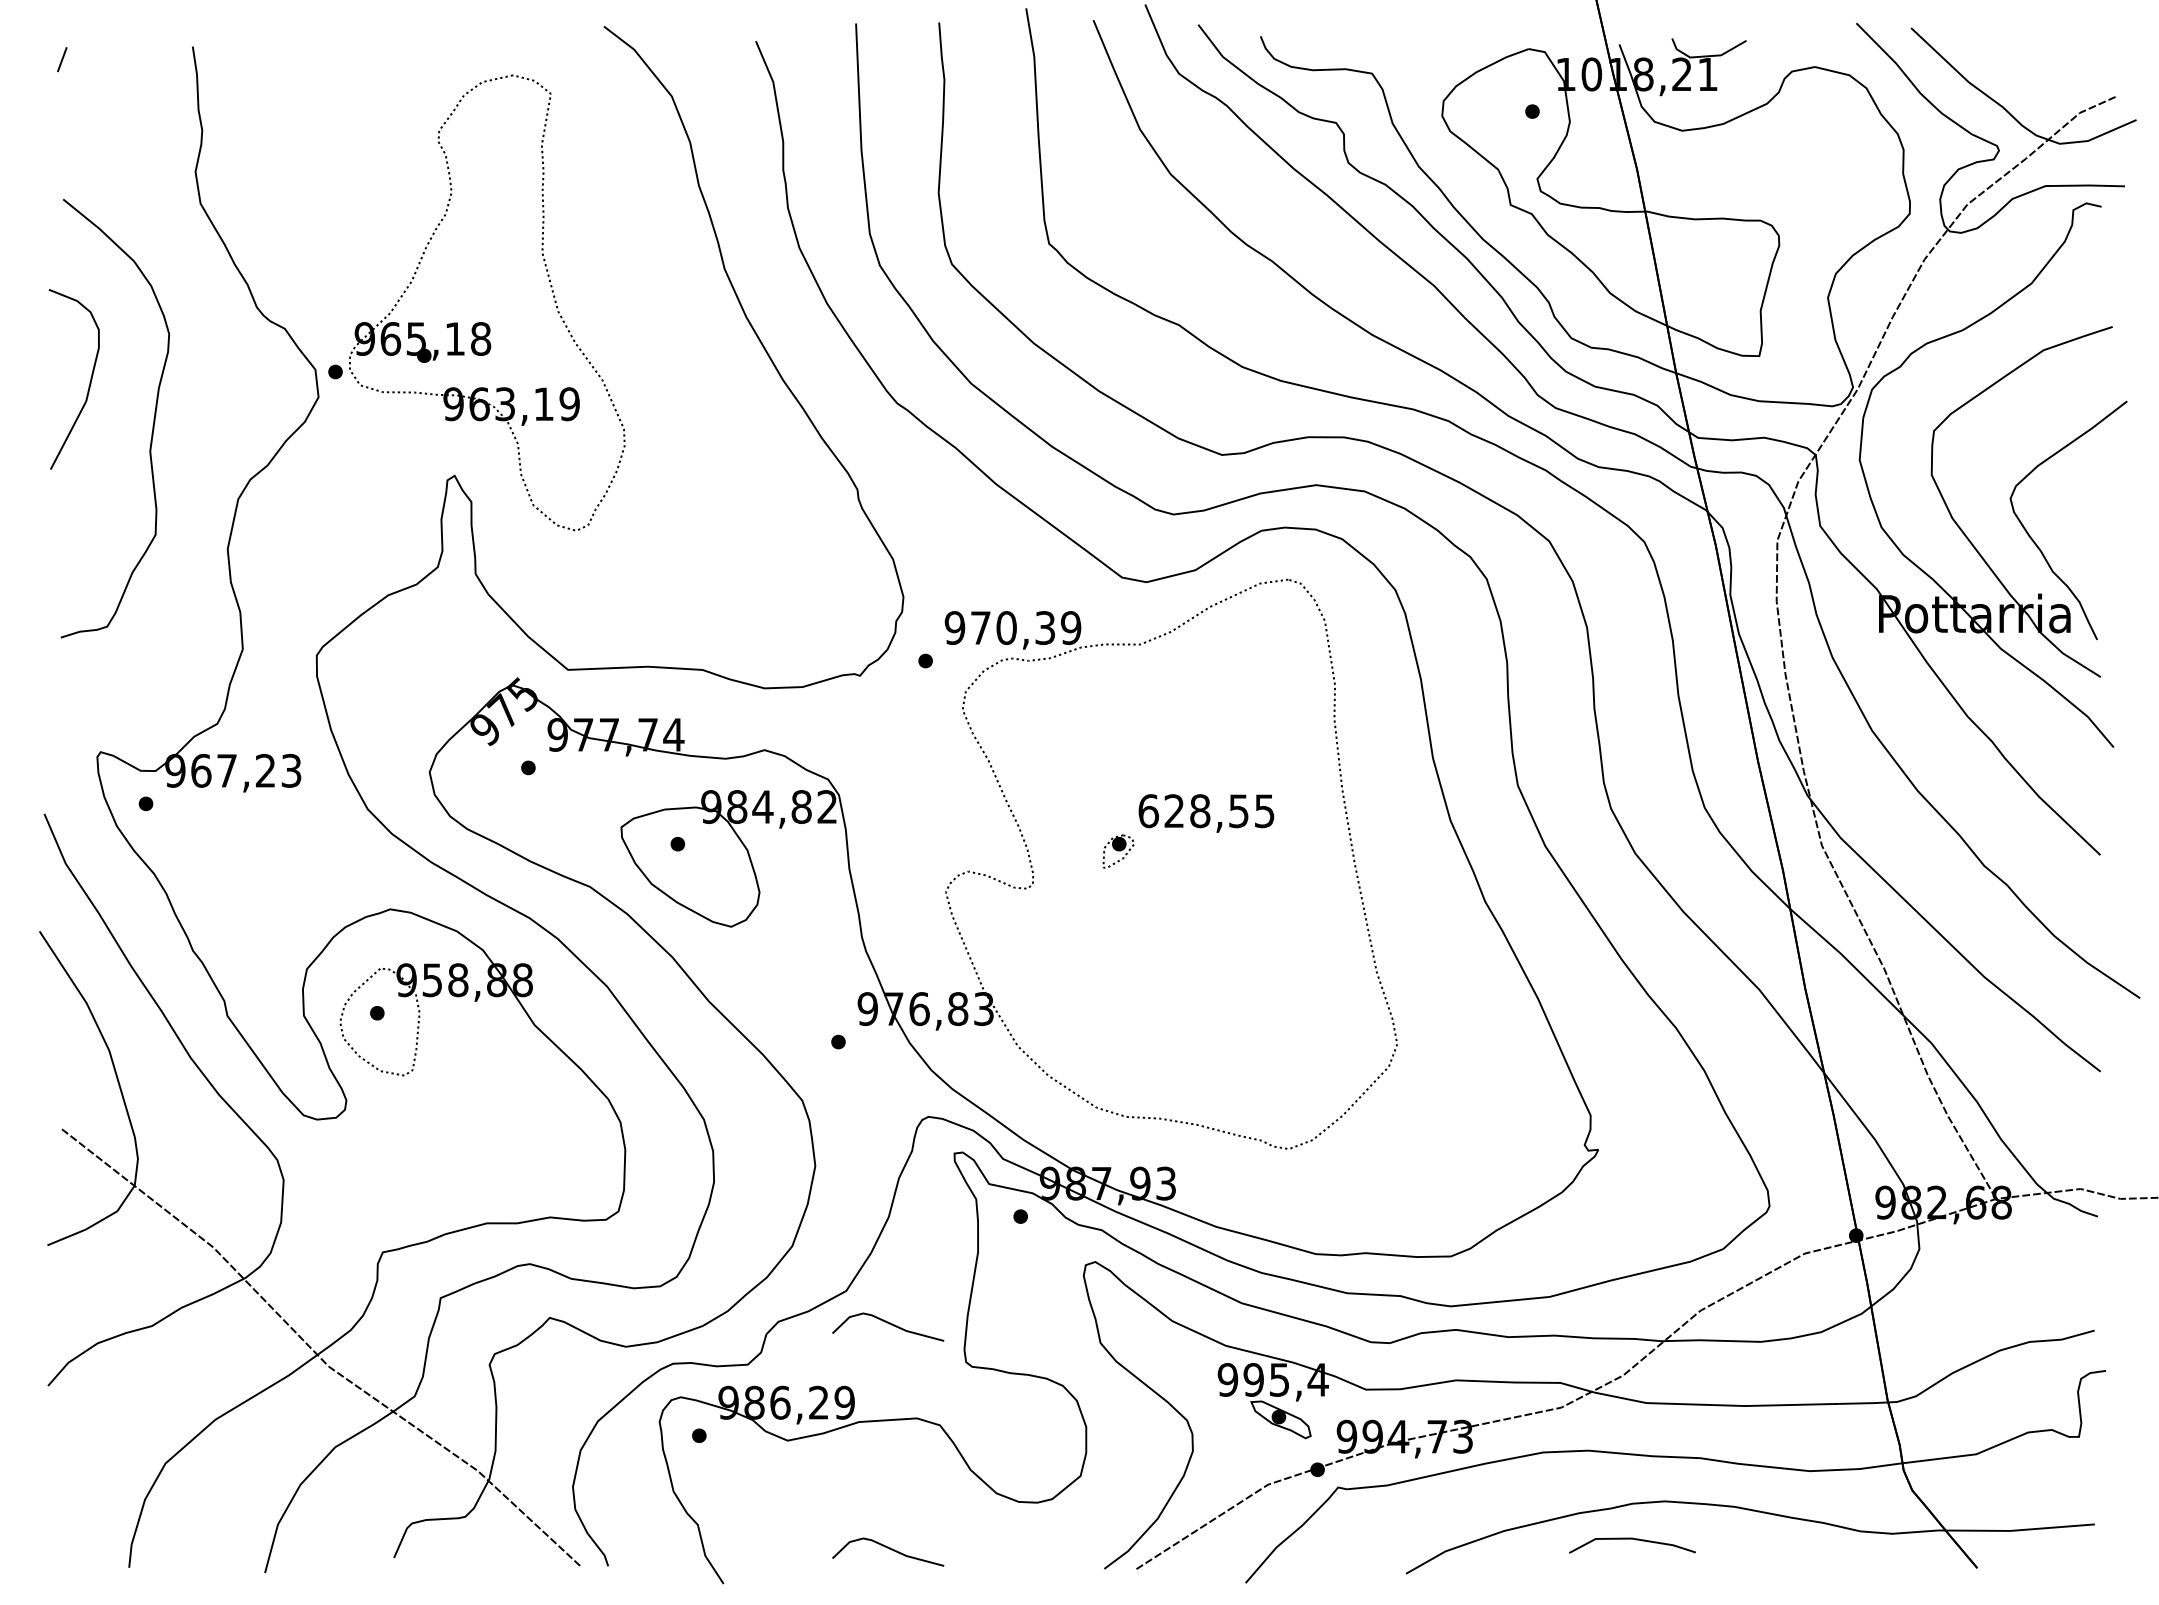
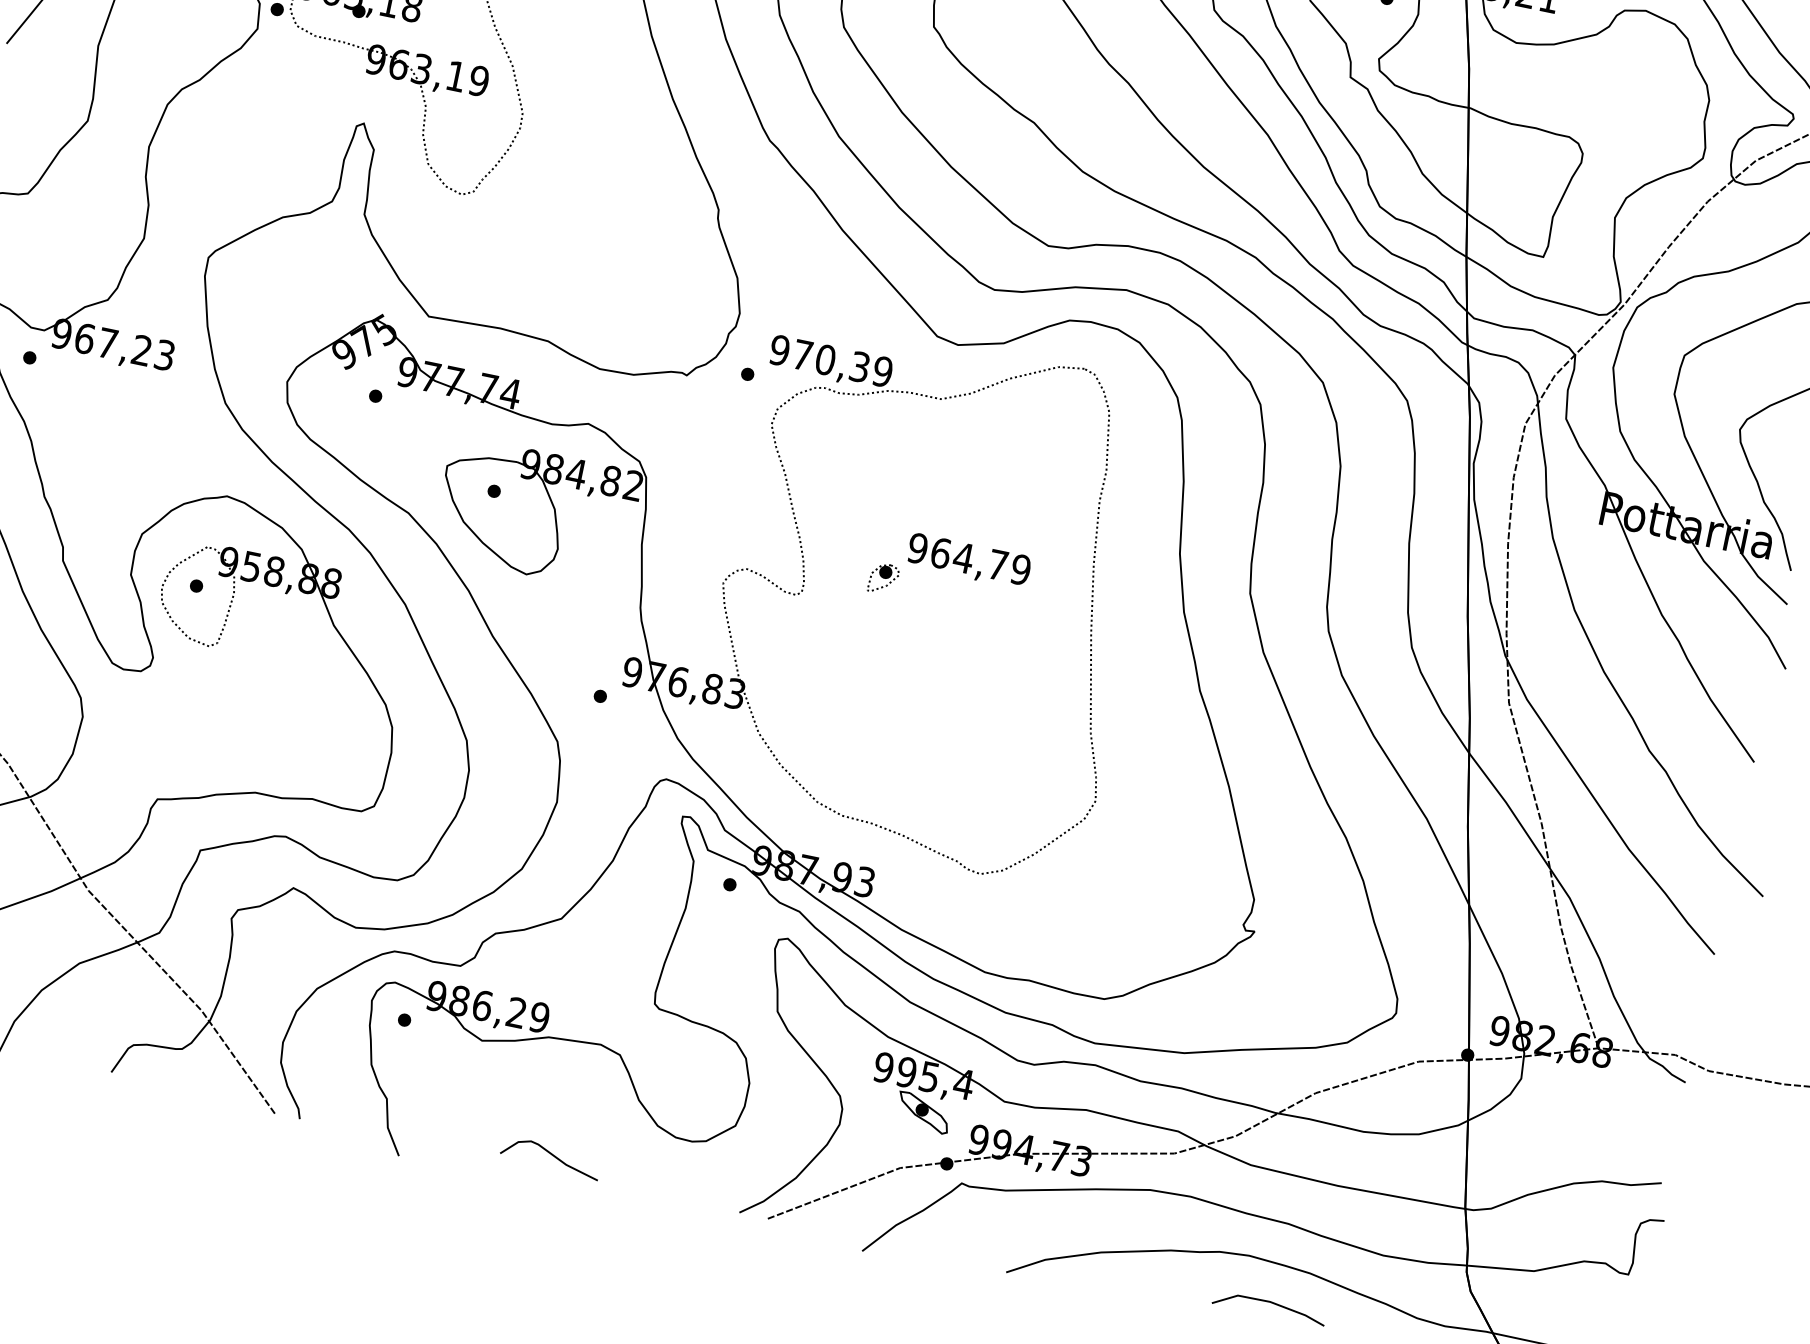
text: (1206, 811) -> (969, 559), 628,55 -> 964,79
curve: (889, 1324) -> (593, 956), removed
line: (1635, 1540) -> (1272, 1304), moved

